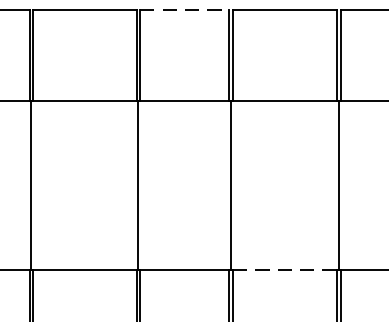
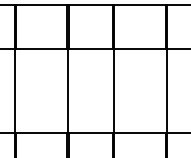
line: (184, 9) -> (90, 4), dashed -> solid
line: (286, 269) -> (140, 132), dashed -> solid

